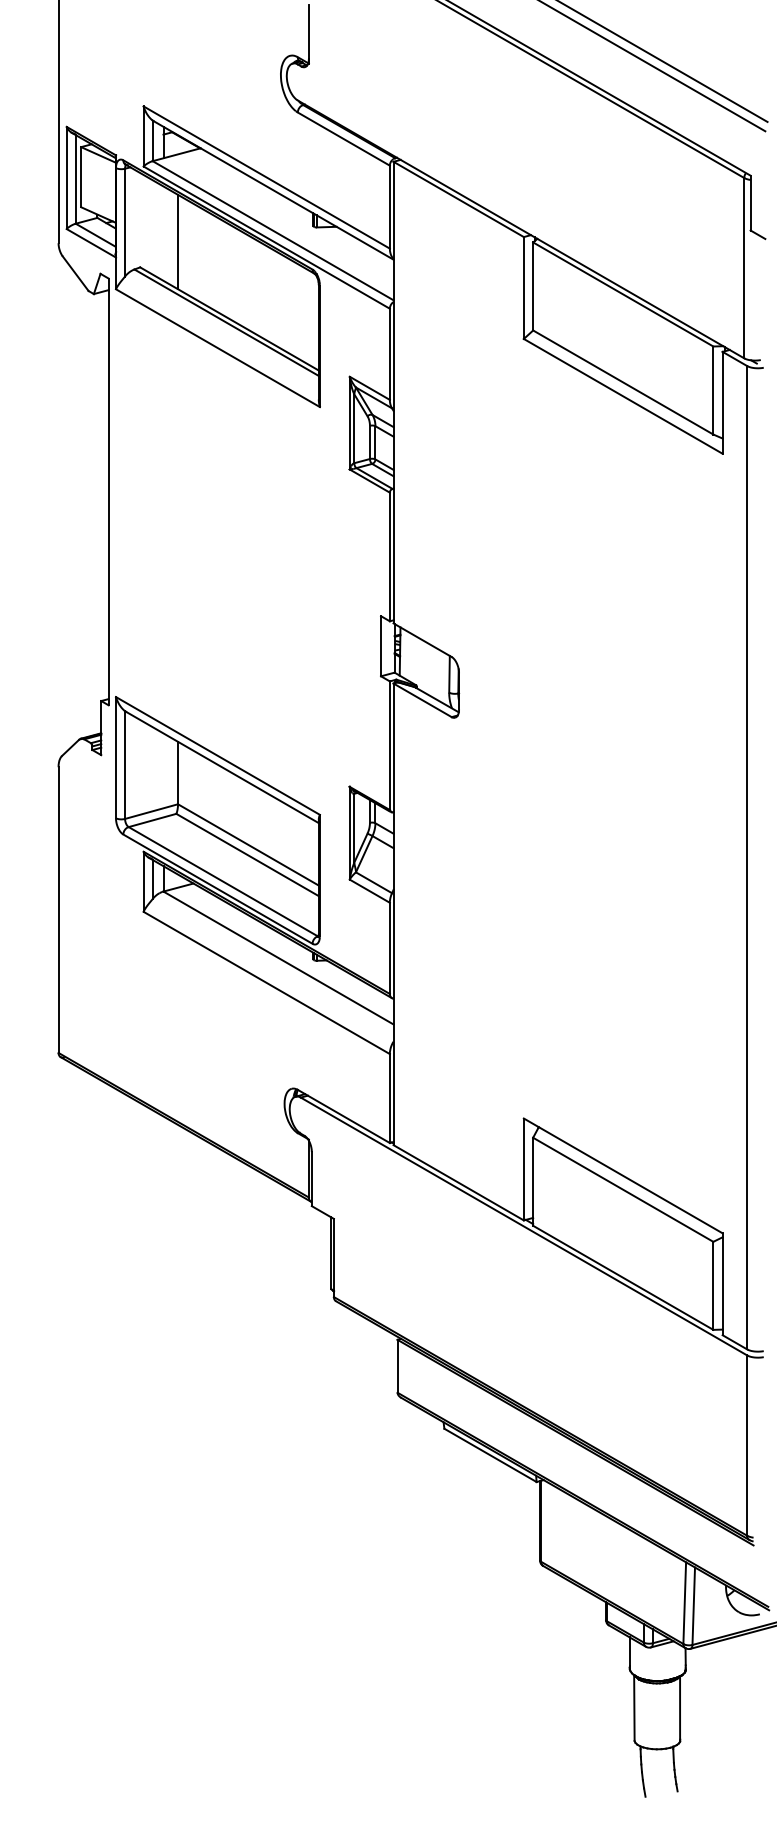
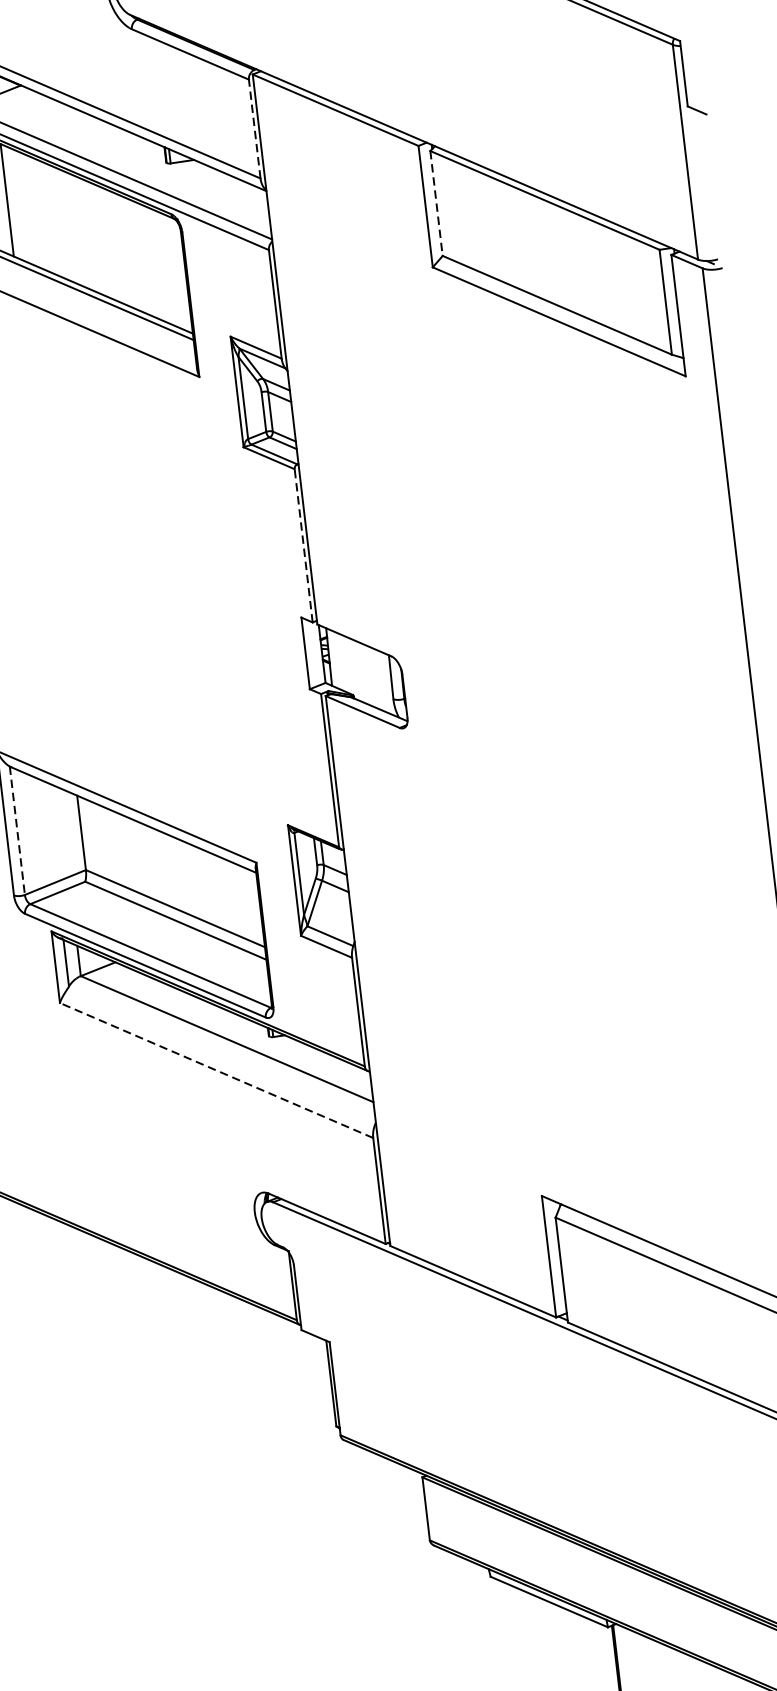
line: (389, 206) -> (254, 128), solid -> dashed
line: (533, 286) -> (436, 203), solid -> dashed
line: (389, 556) -> (303, 545), solid -> dashed
line: (125, 765) -> (17, 831), solid -> dashed
line: (266, 982) -> (216, 1070), solid -> dashed

